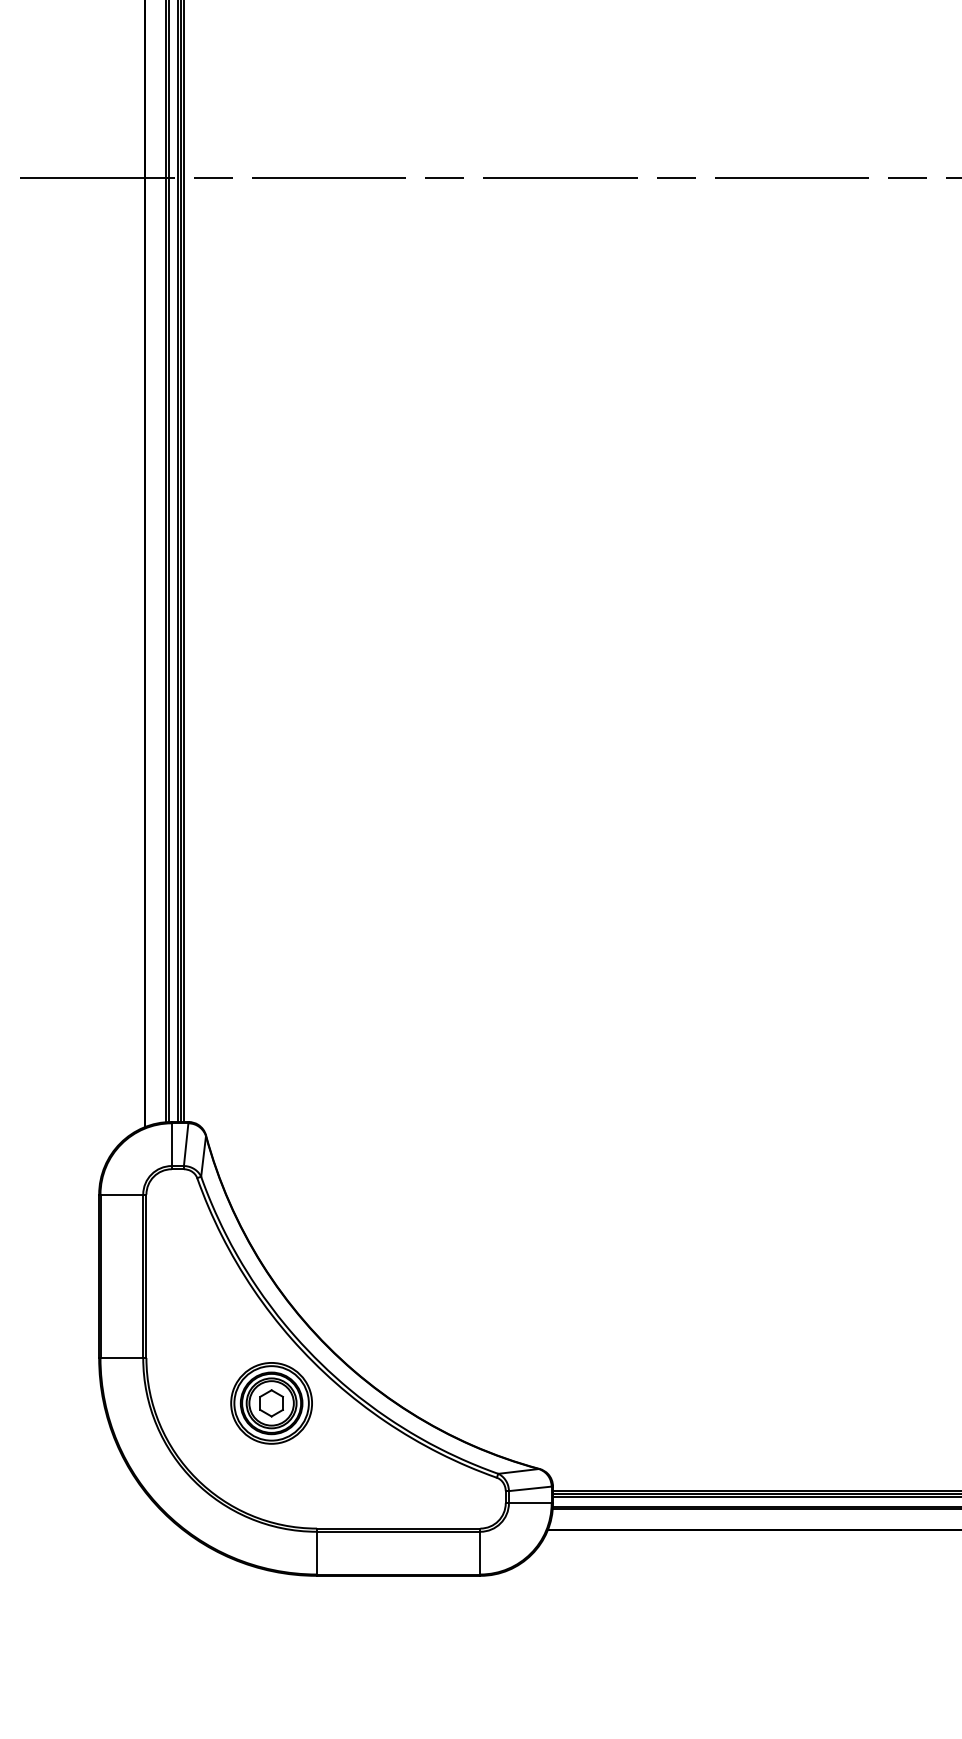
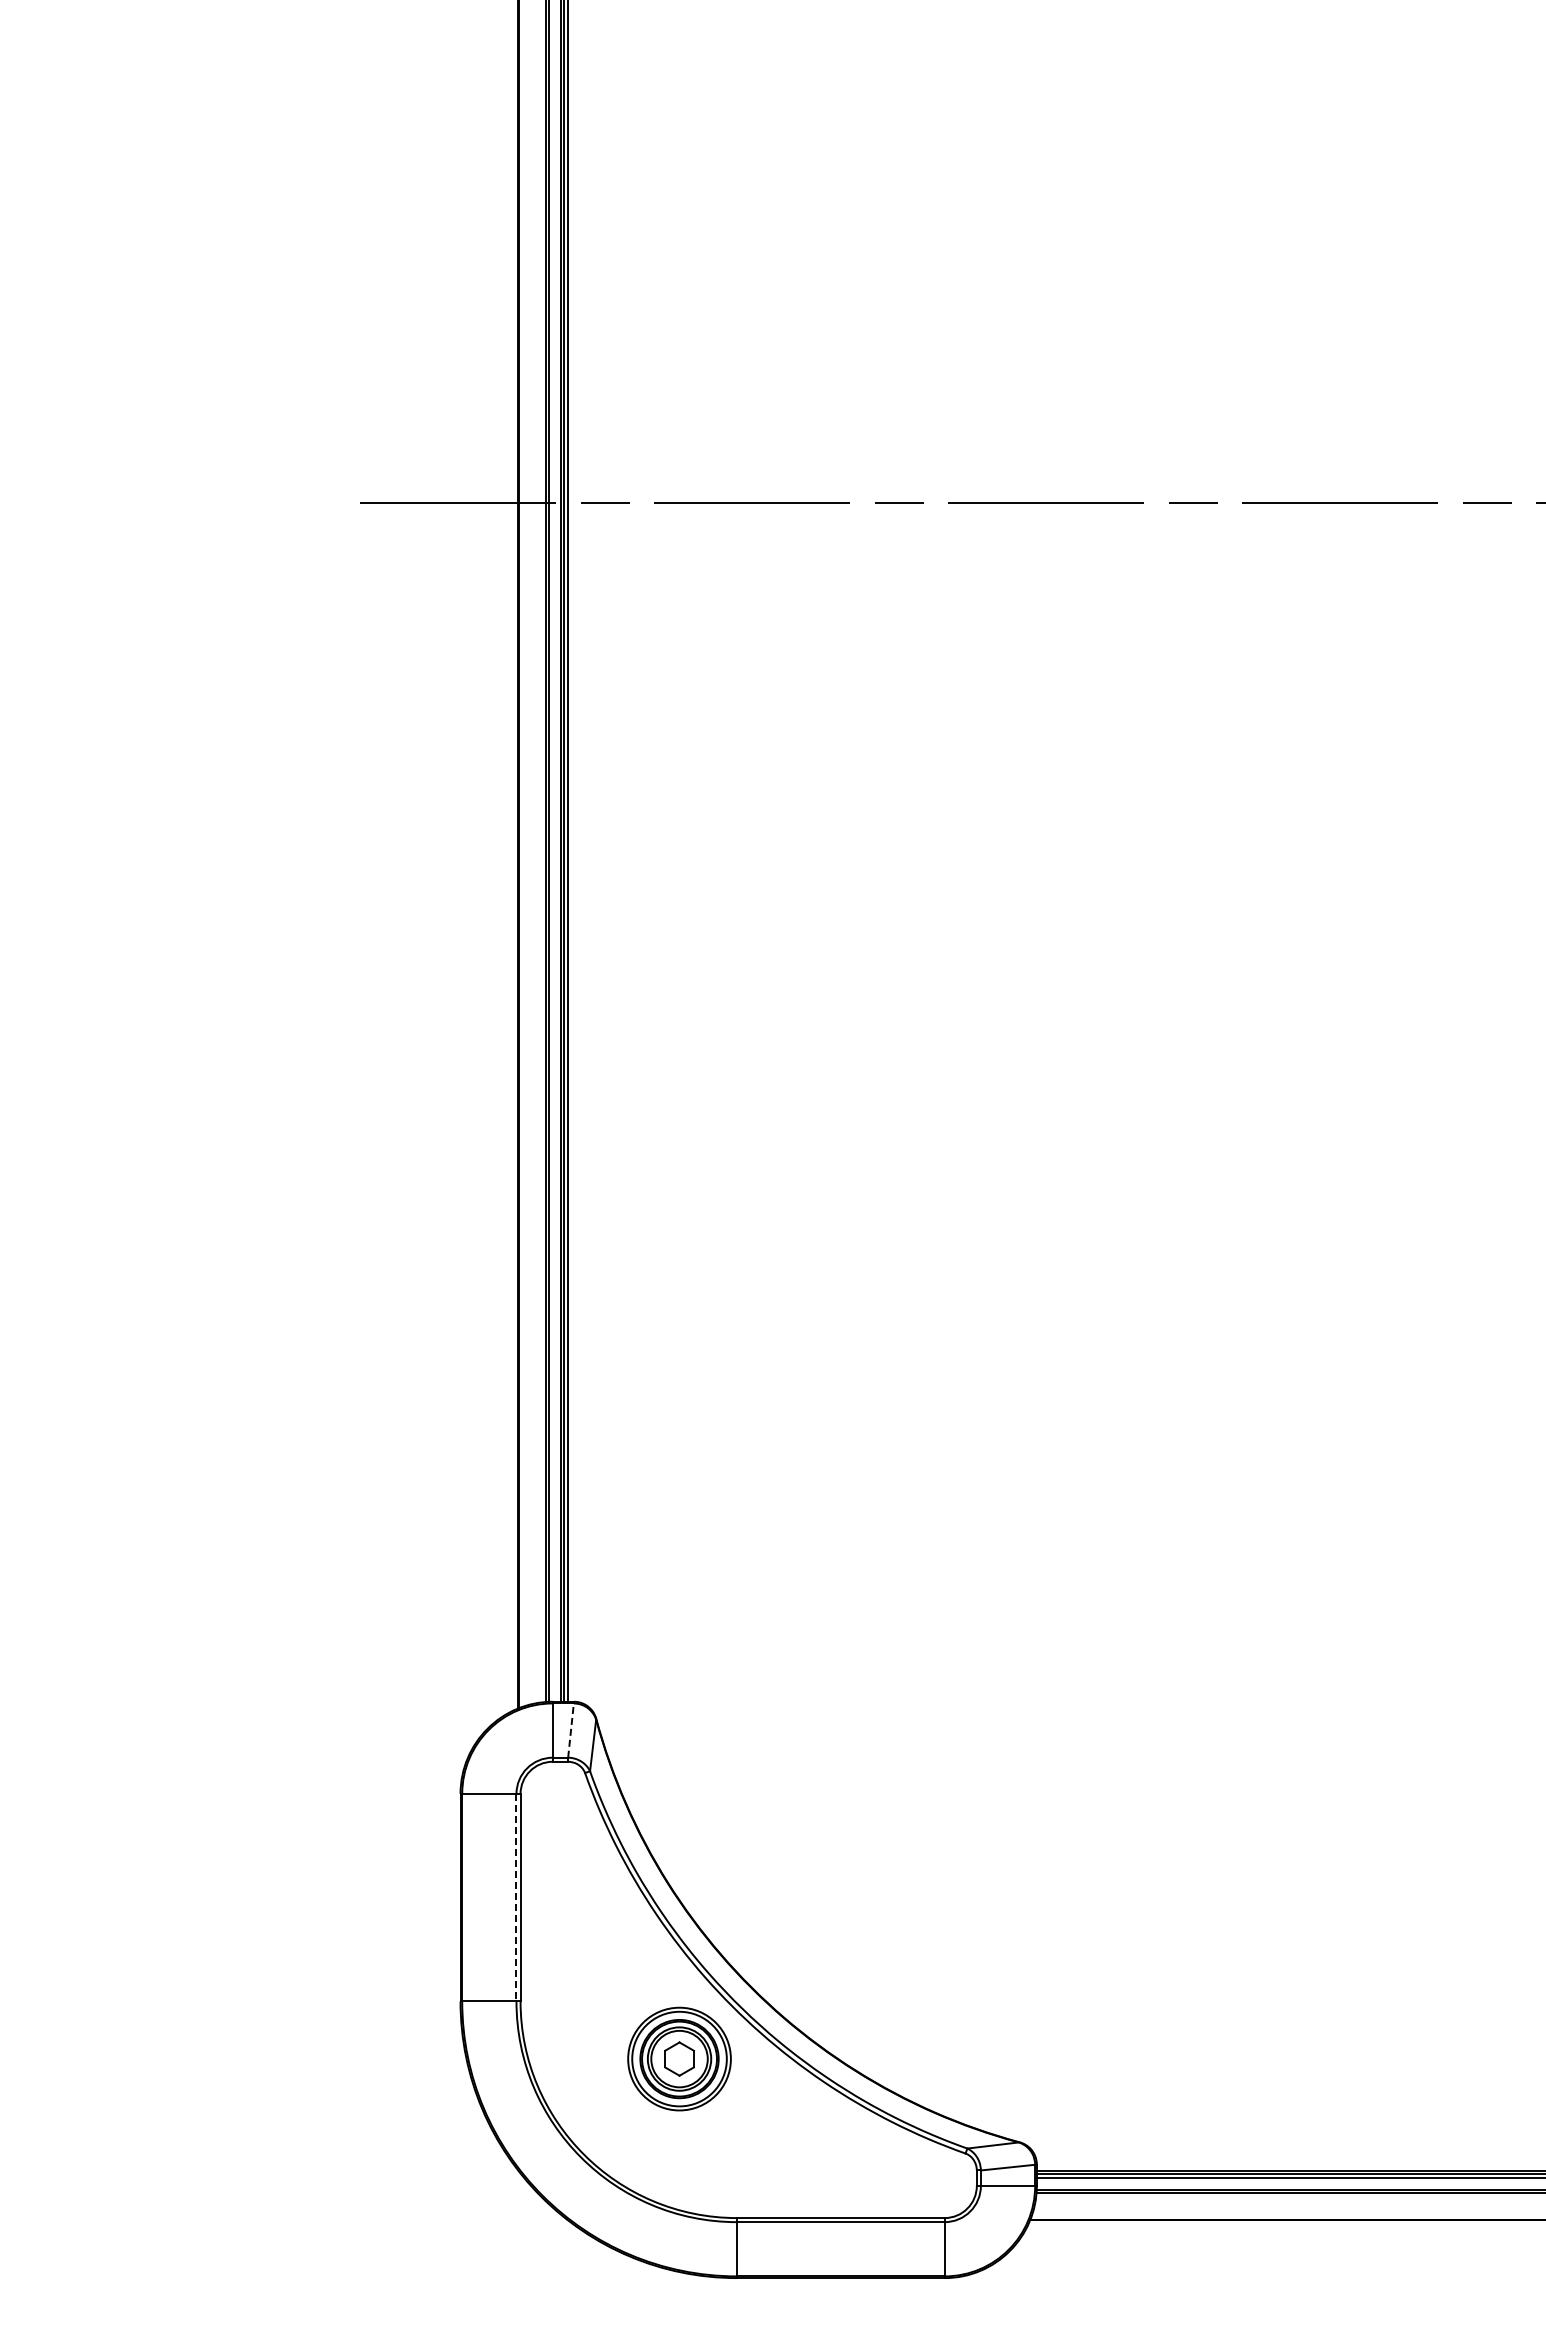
line: (186, 1144) -> (571, 1730), solid -> dashed
line: (143, 1276) -> (516, 1897), solid -> dashed

